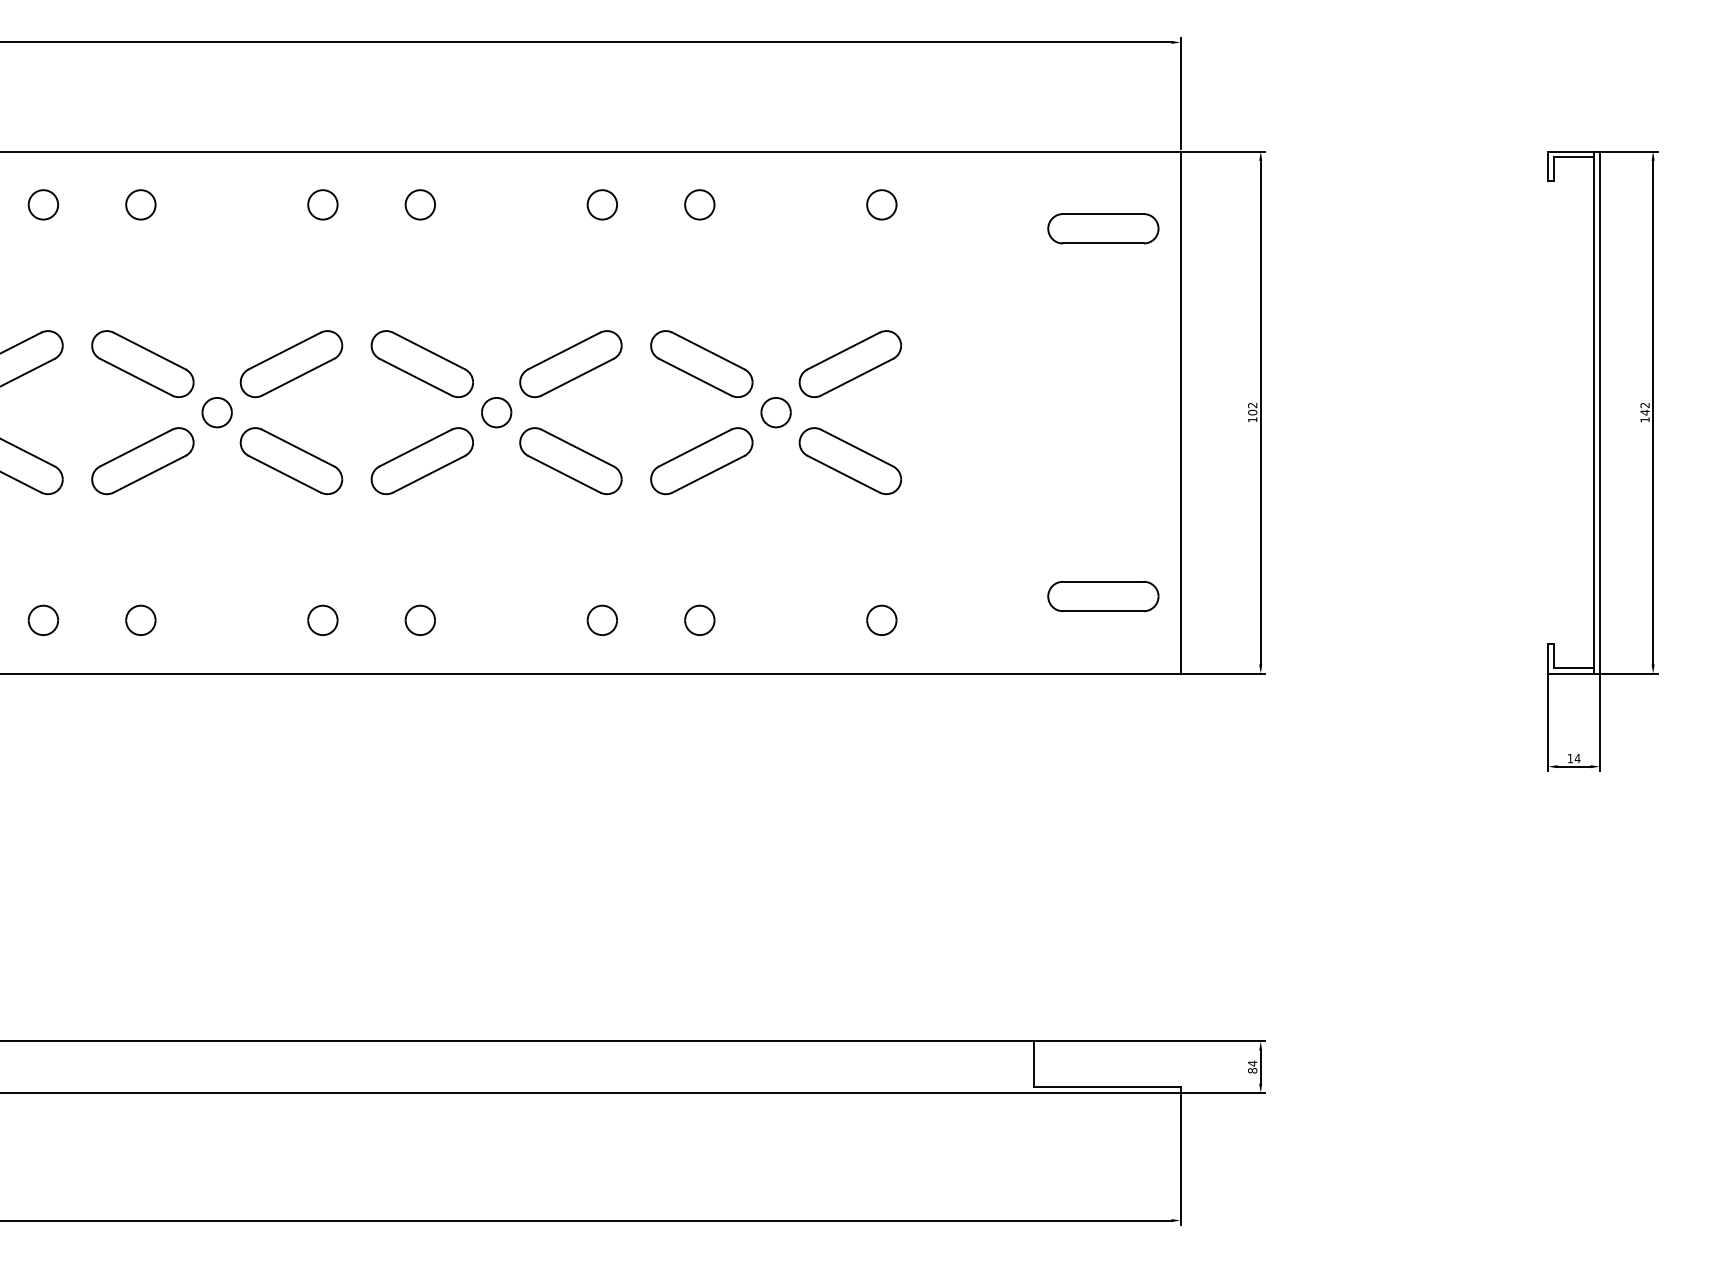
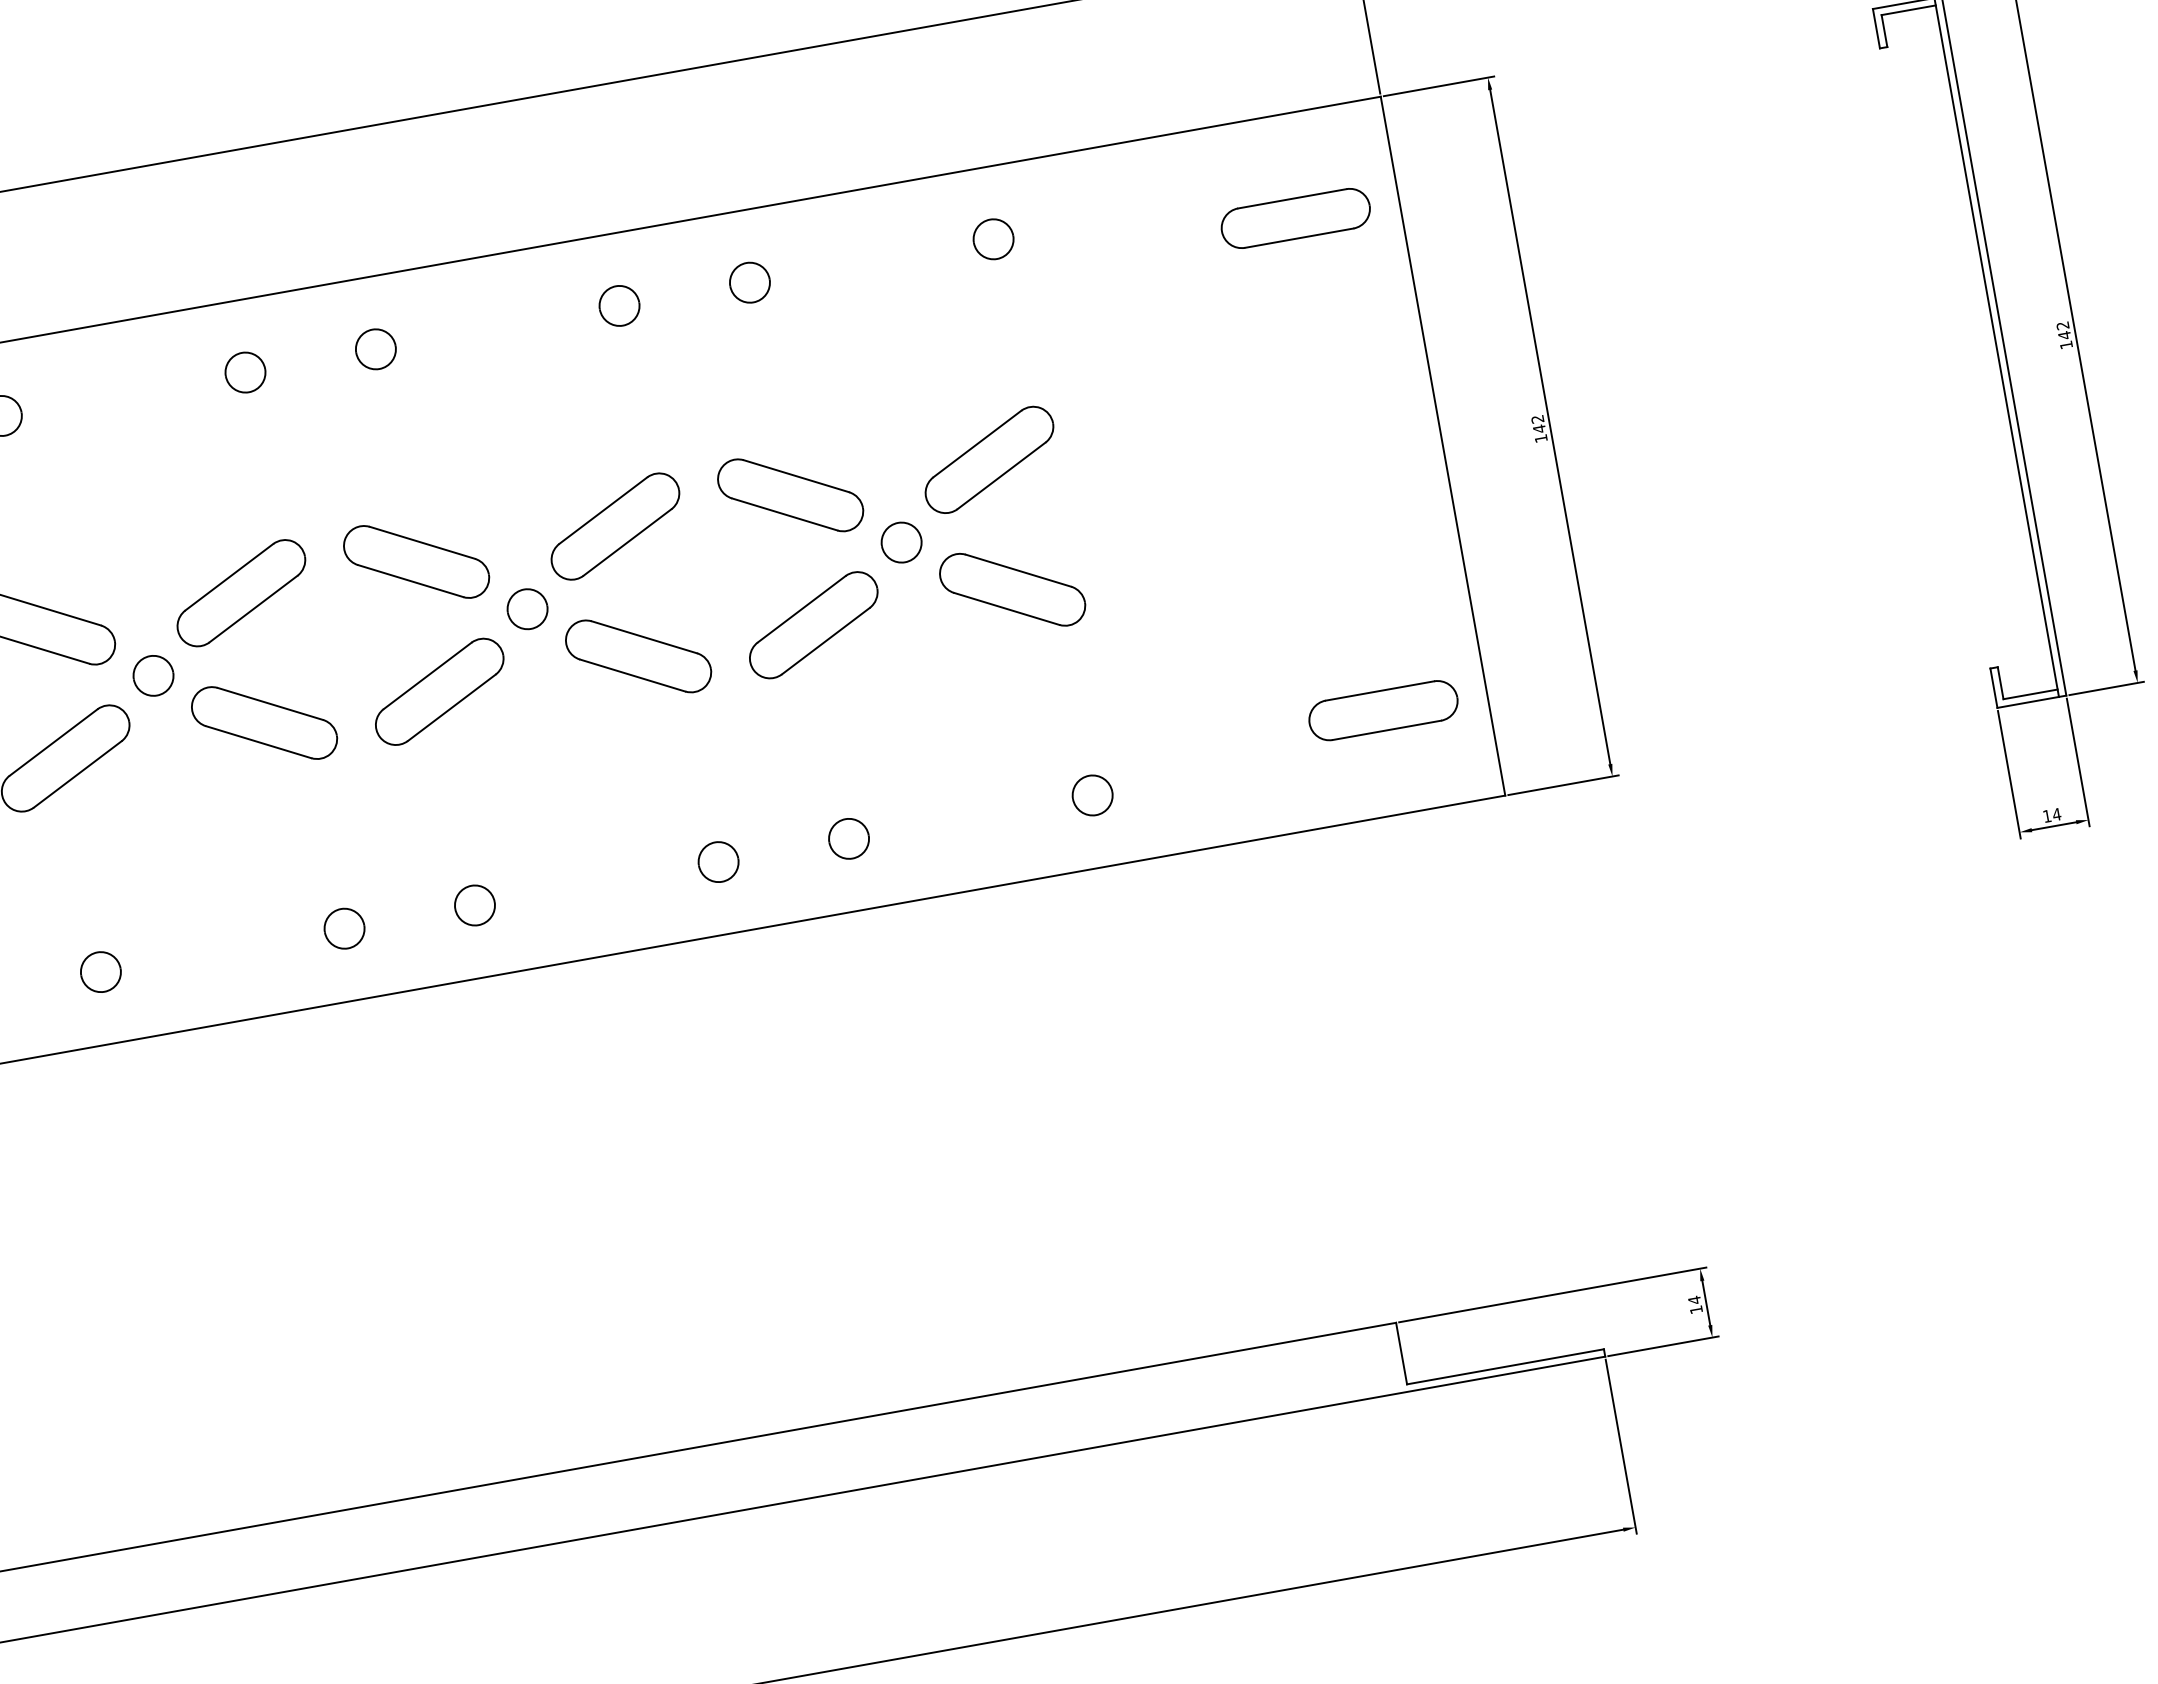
text: (1252, 412) -> (1539, 428), 102 -> 142
text: (1252, 1070) -> (1696, 1309), 84 -> 14

